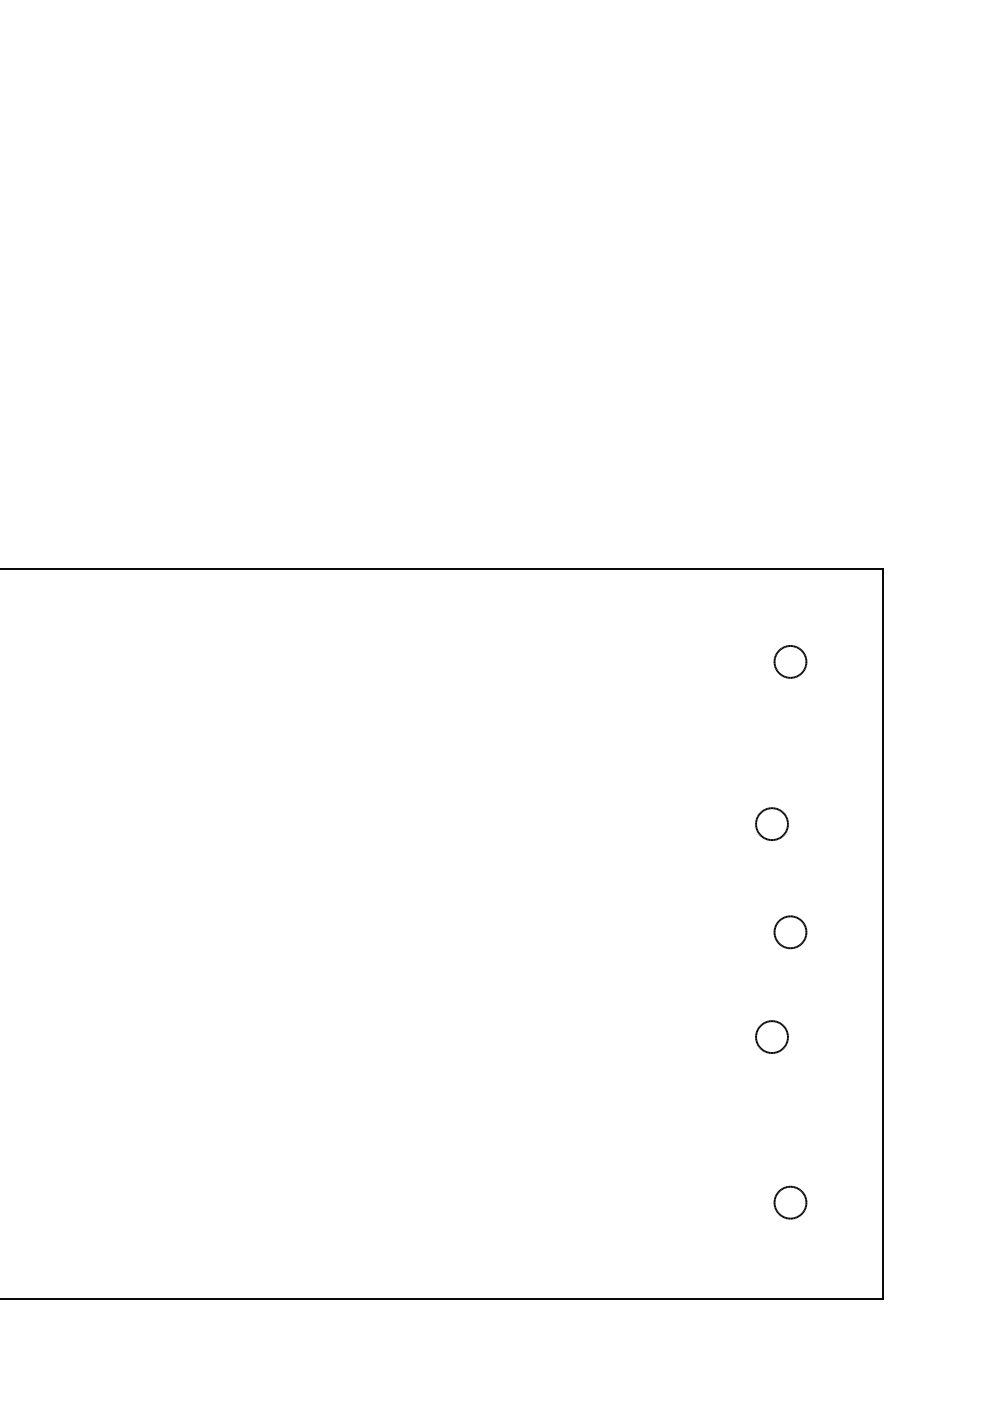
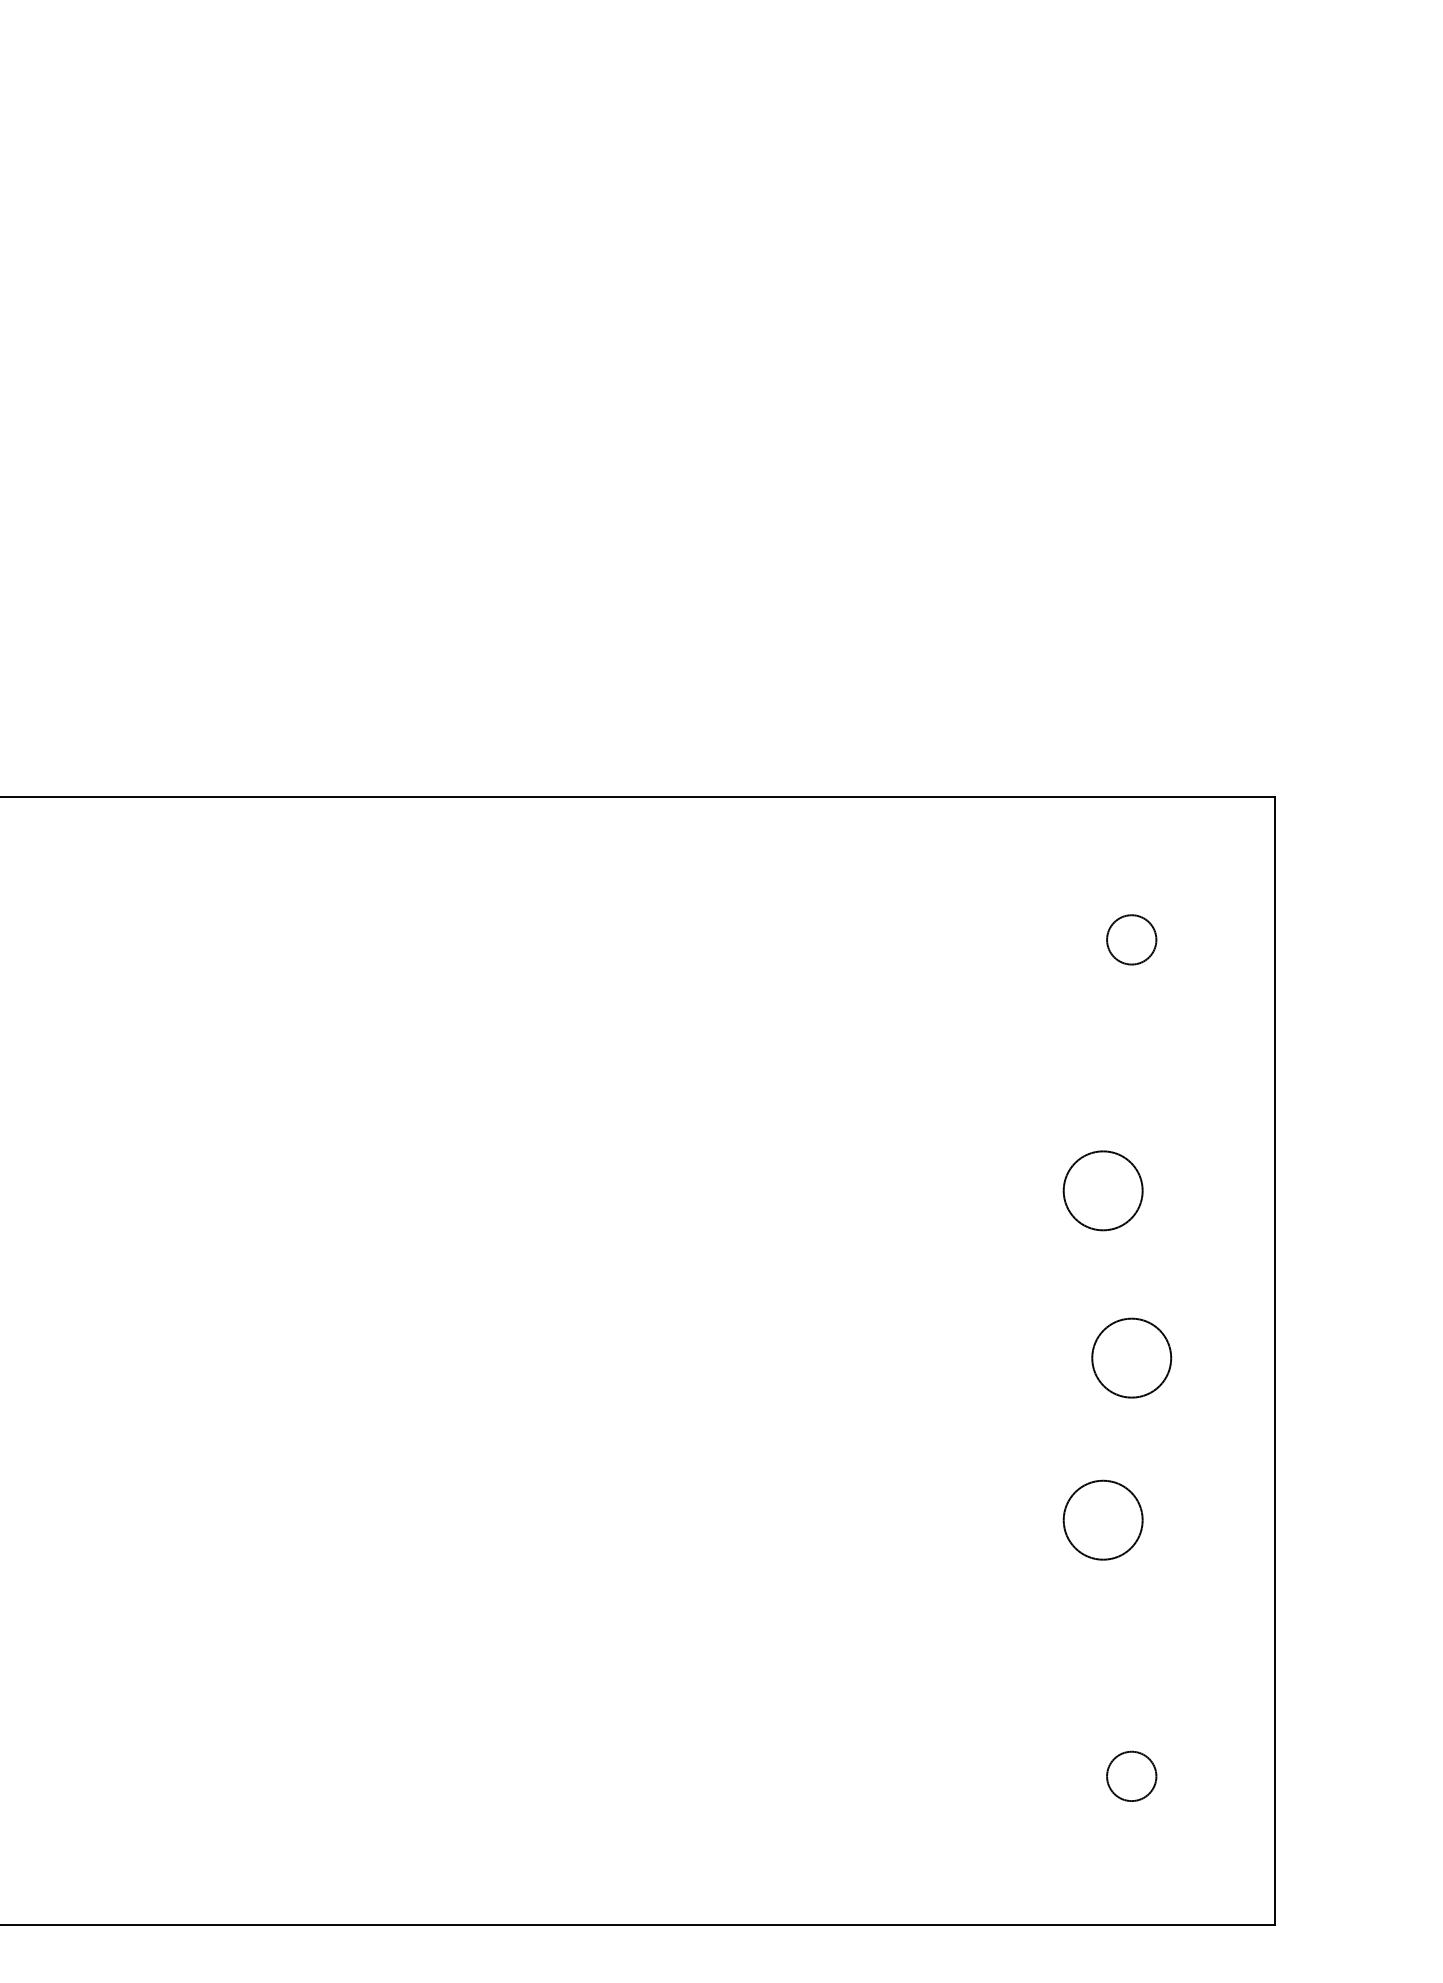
circle: (771, 824) -> (1102, 1191), size x1.6
circle: (790, 932) -> (1131, 1358), size x1.6
circle: (771, 1037) -> (1102, 1520), size x1.6

